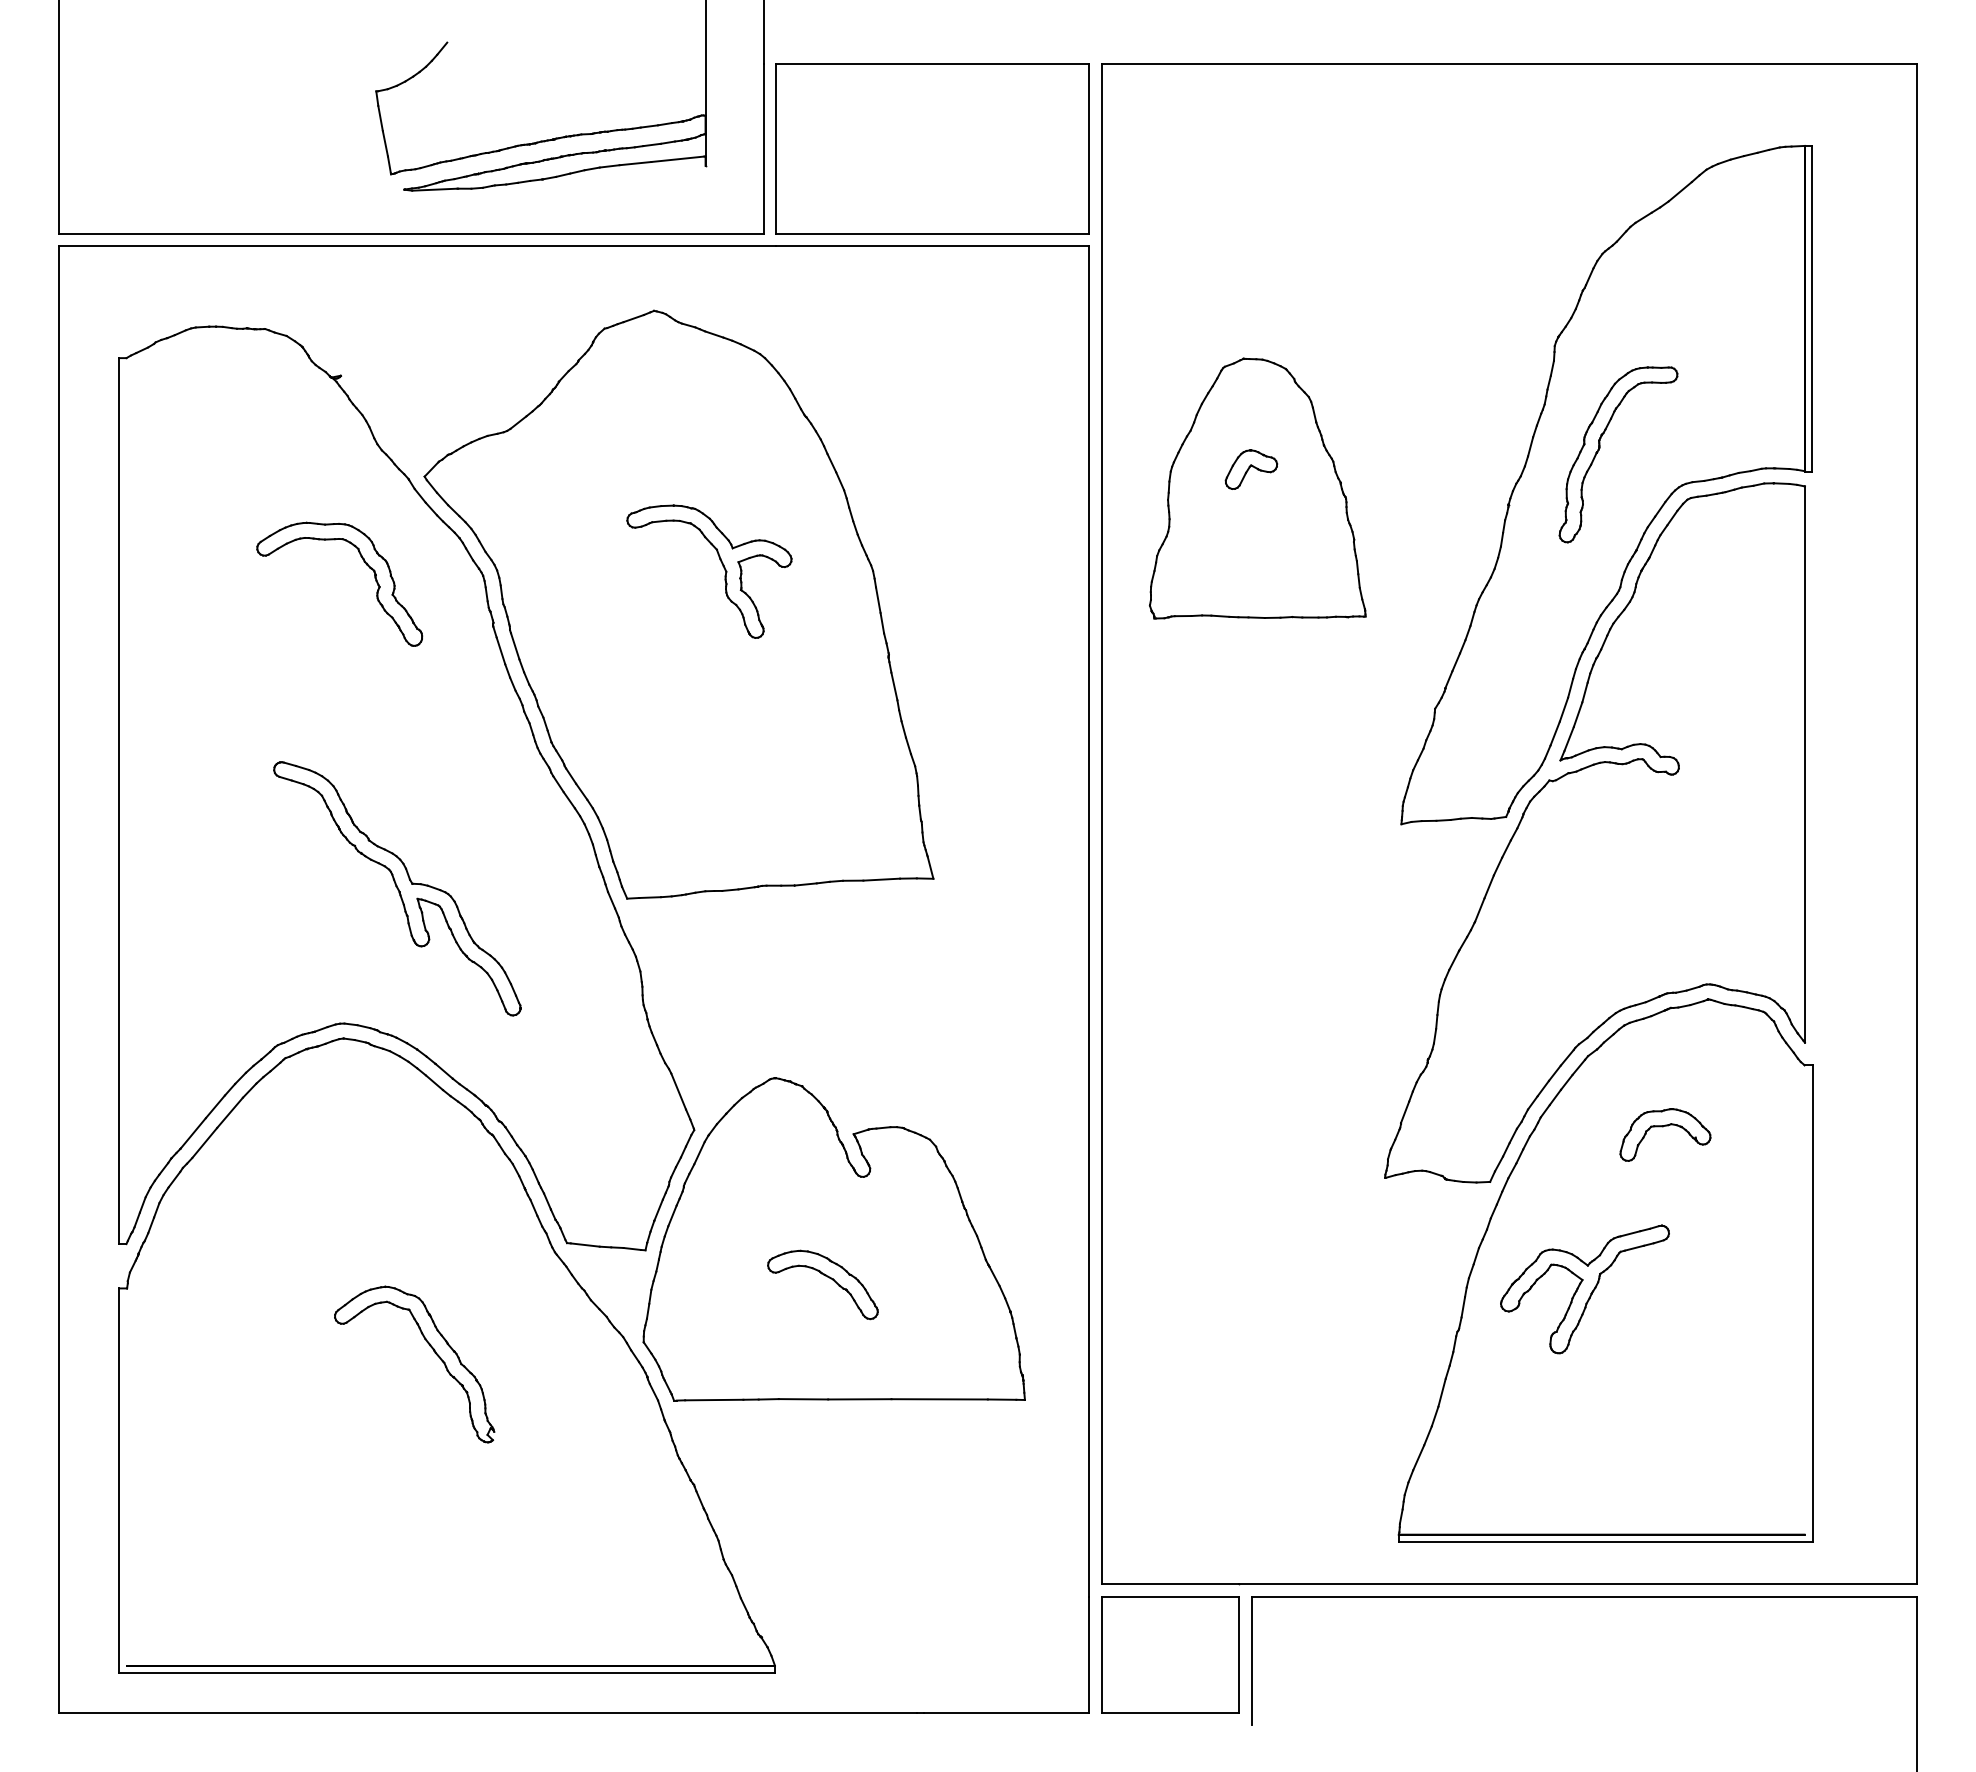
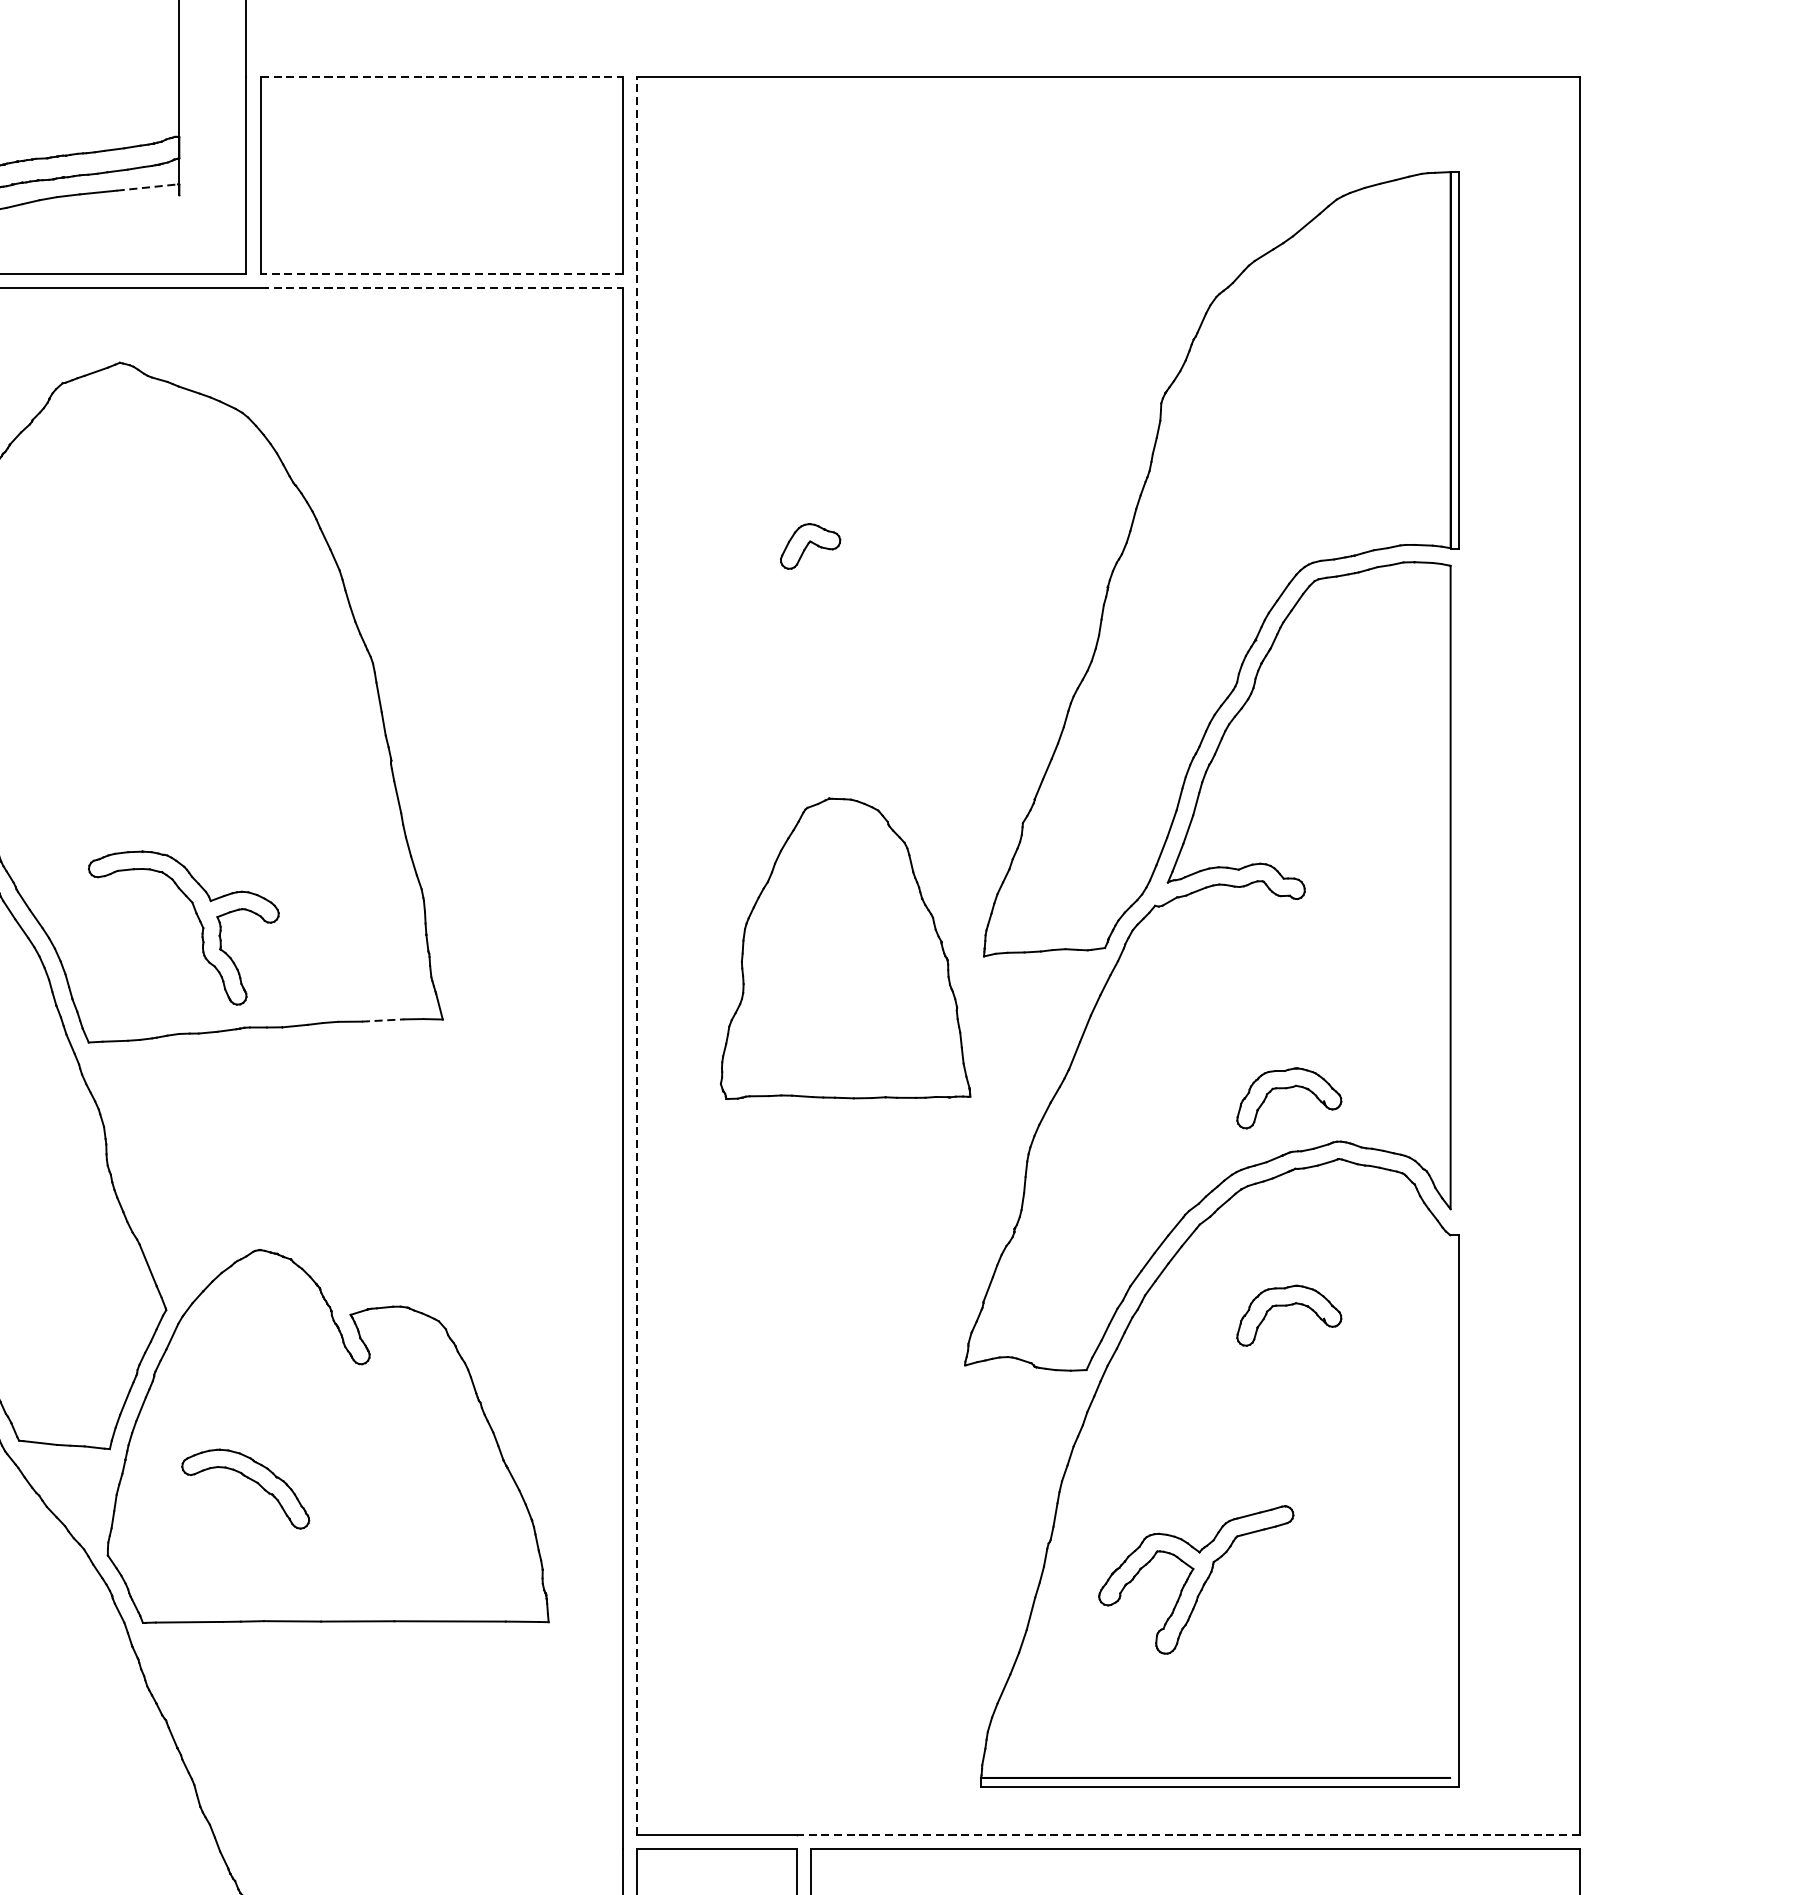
line: (932, 63) -> (441, 76), solid -> dashed
line: (677, 159) -> (146, 187), solid -> dashed
line: (932, 233) -> (441, 273), solid -> dashed
line: (932, 246) -> (441, 288), solid -> dashed
part: (1600, 448) -> (1214, 521), removed
part: (1257, 488) -> (845, 948), moved
part: (722, 566) -> (198, 922), moved
line: (1101, 823) -> (637, 955), solid -> dashed
line: (882, 879) -> (383, 1020), solid -> dashed
part: (1663, 939) -> (1287, 1089), added
part: (825, 1276) -> (248, 1479), moved
part: (1584, 1289) -> (1195, 1579), moved
line: (1578, 1584) -> (1188, 1835), solid -> dashed

